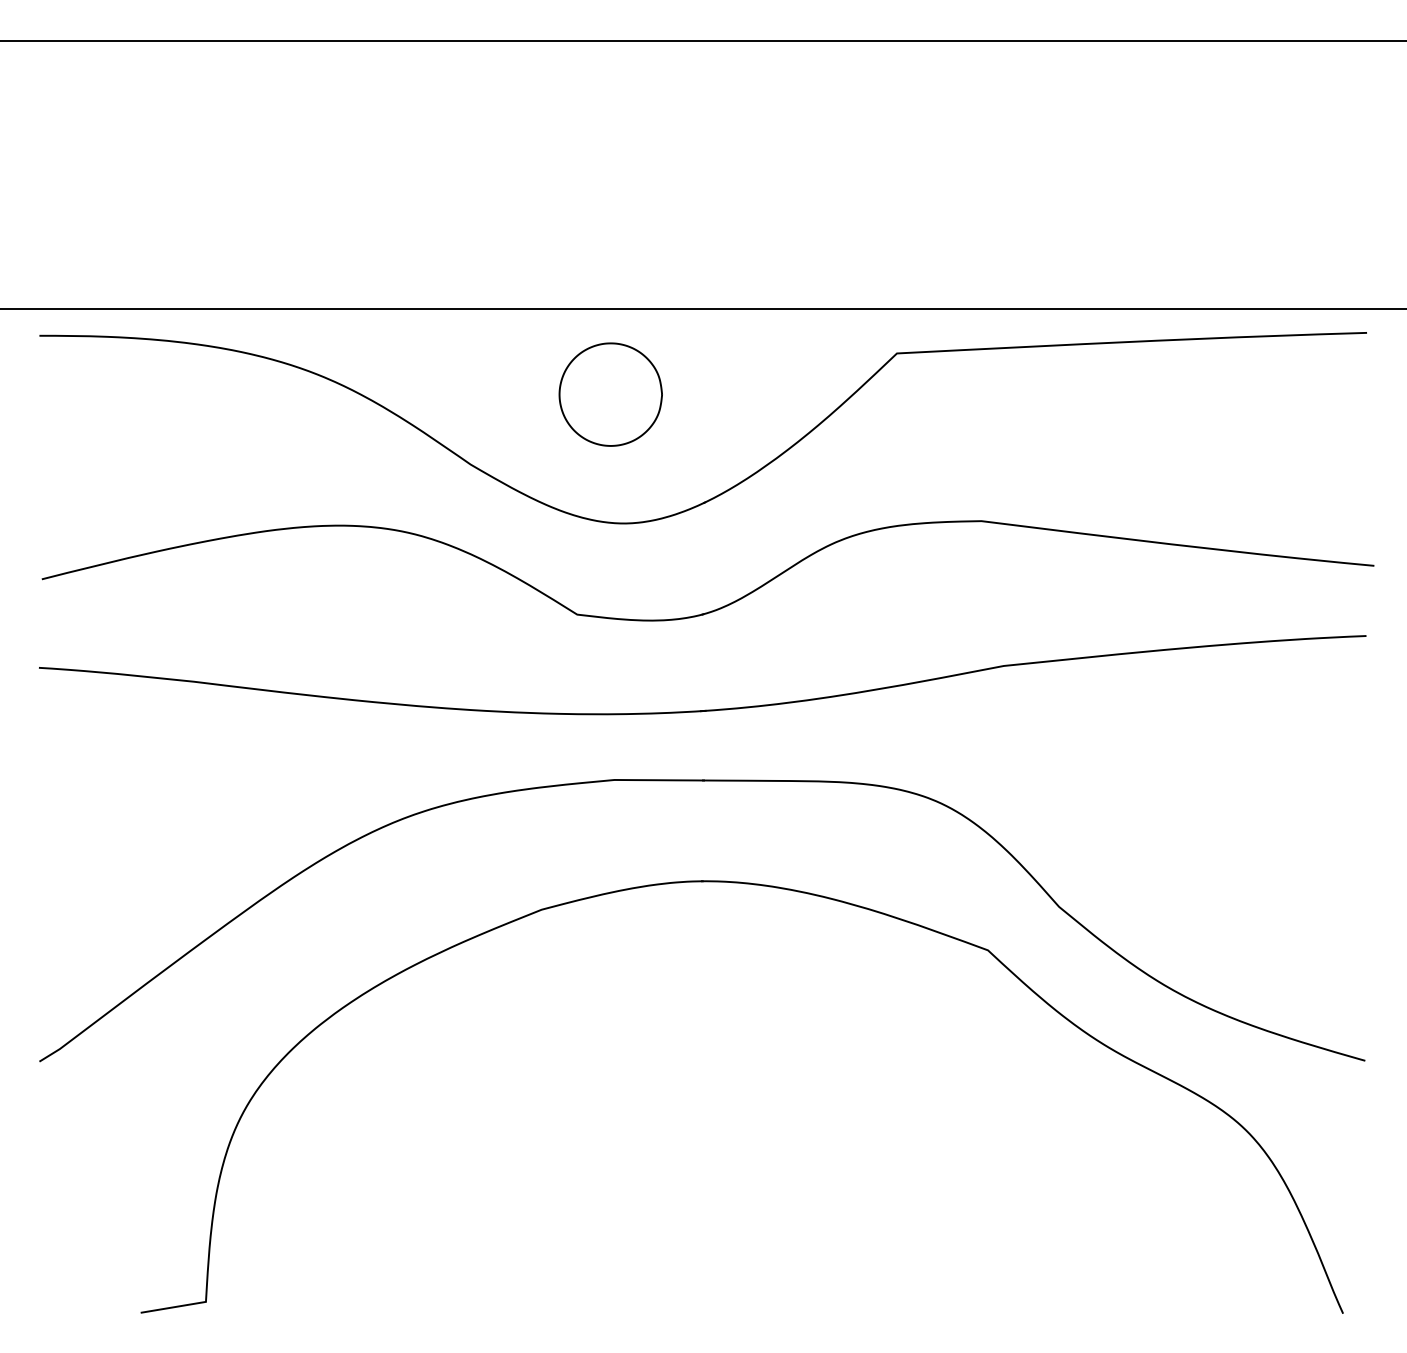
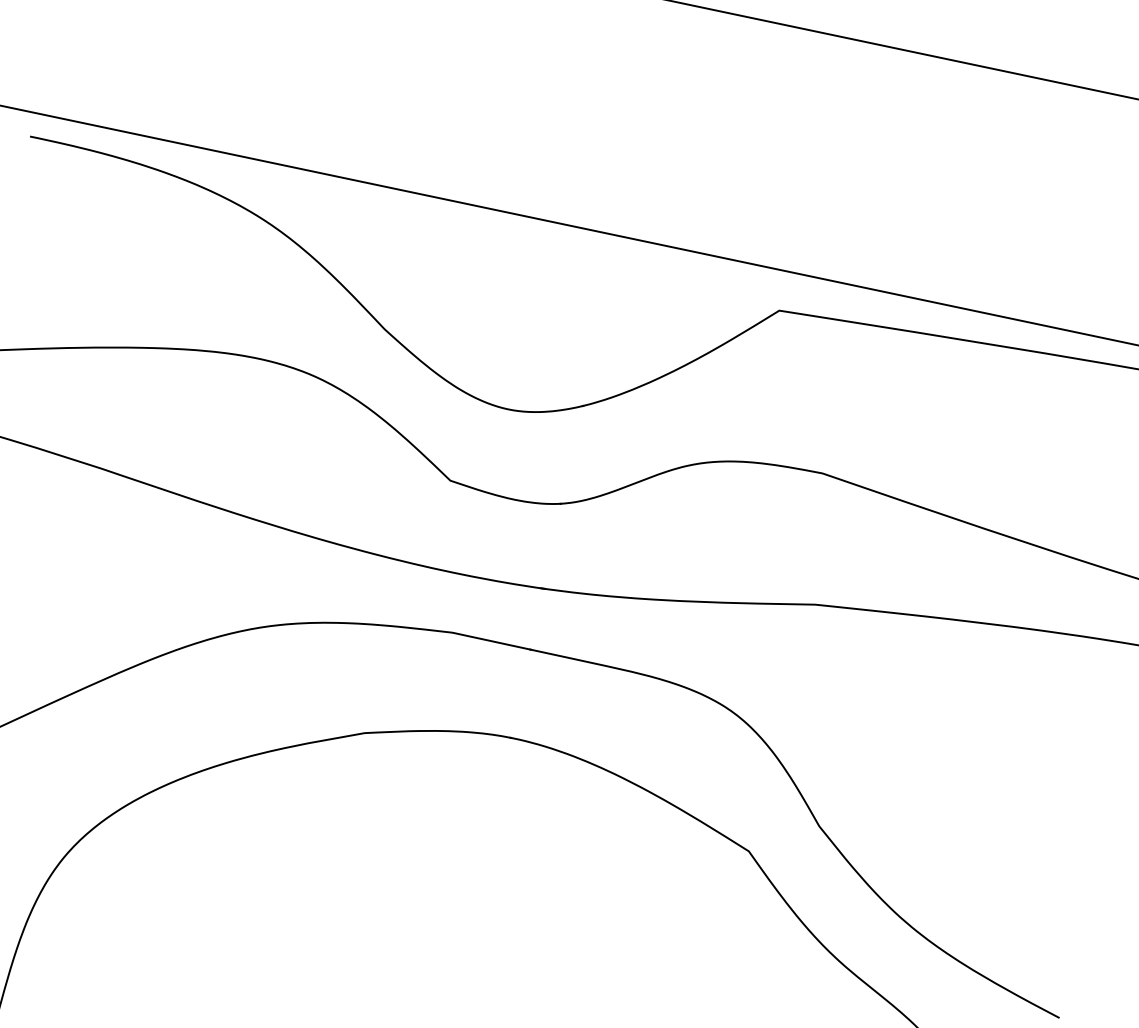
part: (610, 394) -> (520, 293), removed

